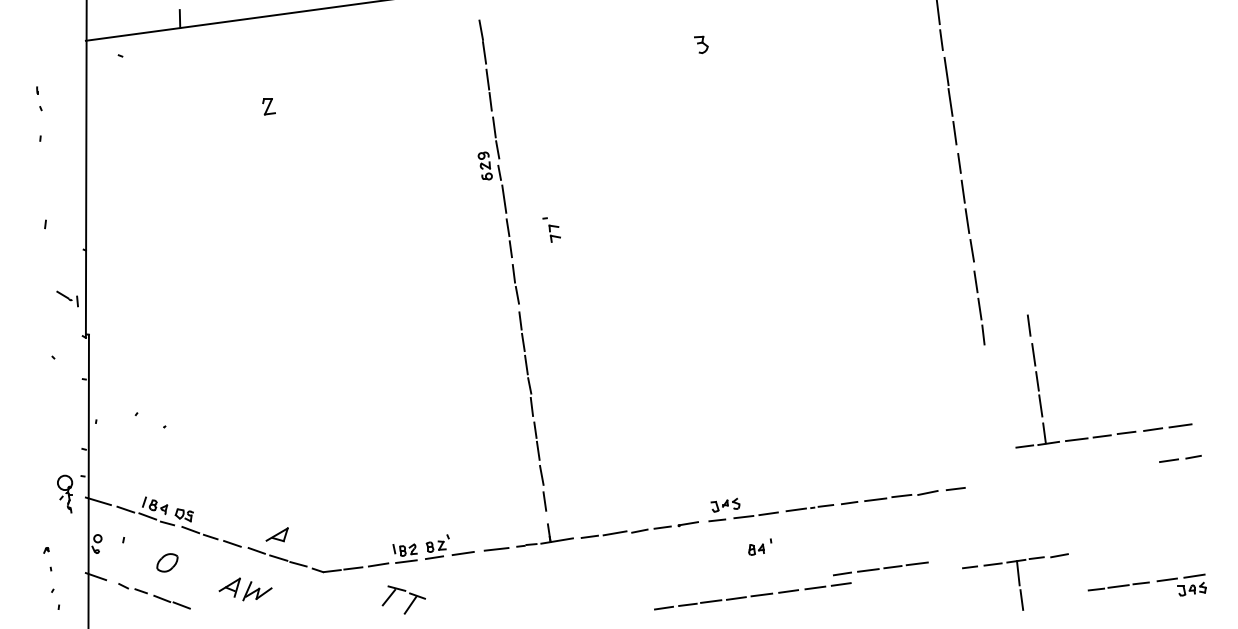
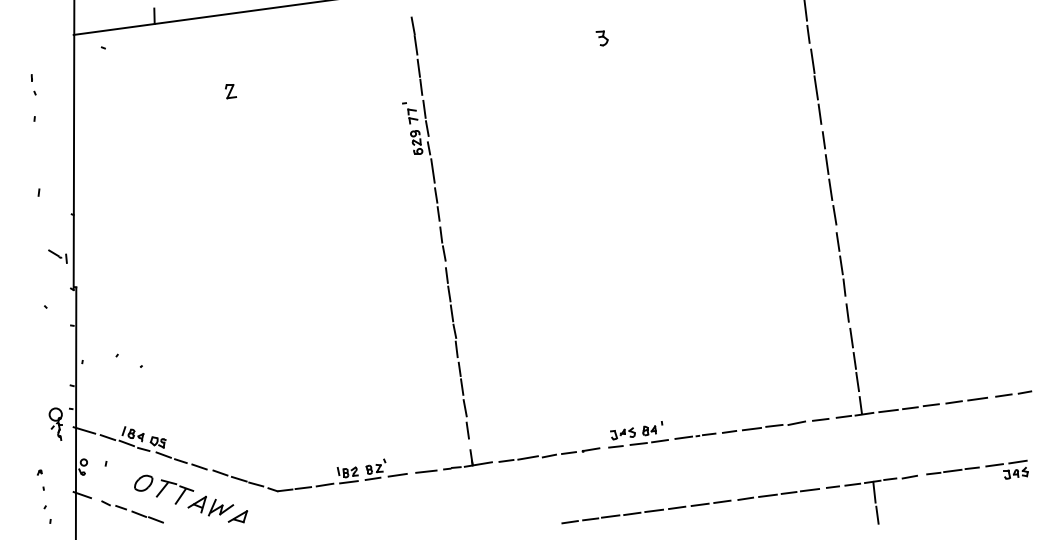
part: (551, 229) -> (409, 112), moved
part: (1107, 434) -> (914, 406), moved
part: (276, 534) -> (237, 516), moved
part: (760, 546) -> (653, 428), moved
line: (879, 568) -> (777, 494), moved
part: (1146, 584) -> (976, 469), moved
part: (409, 594) -> (179, 487), moved

